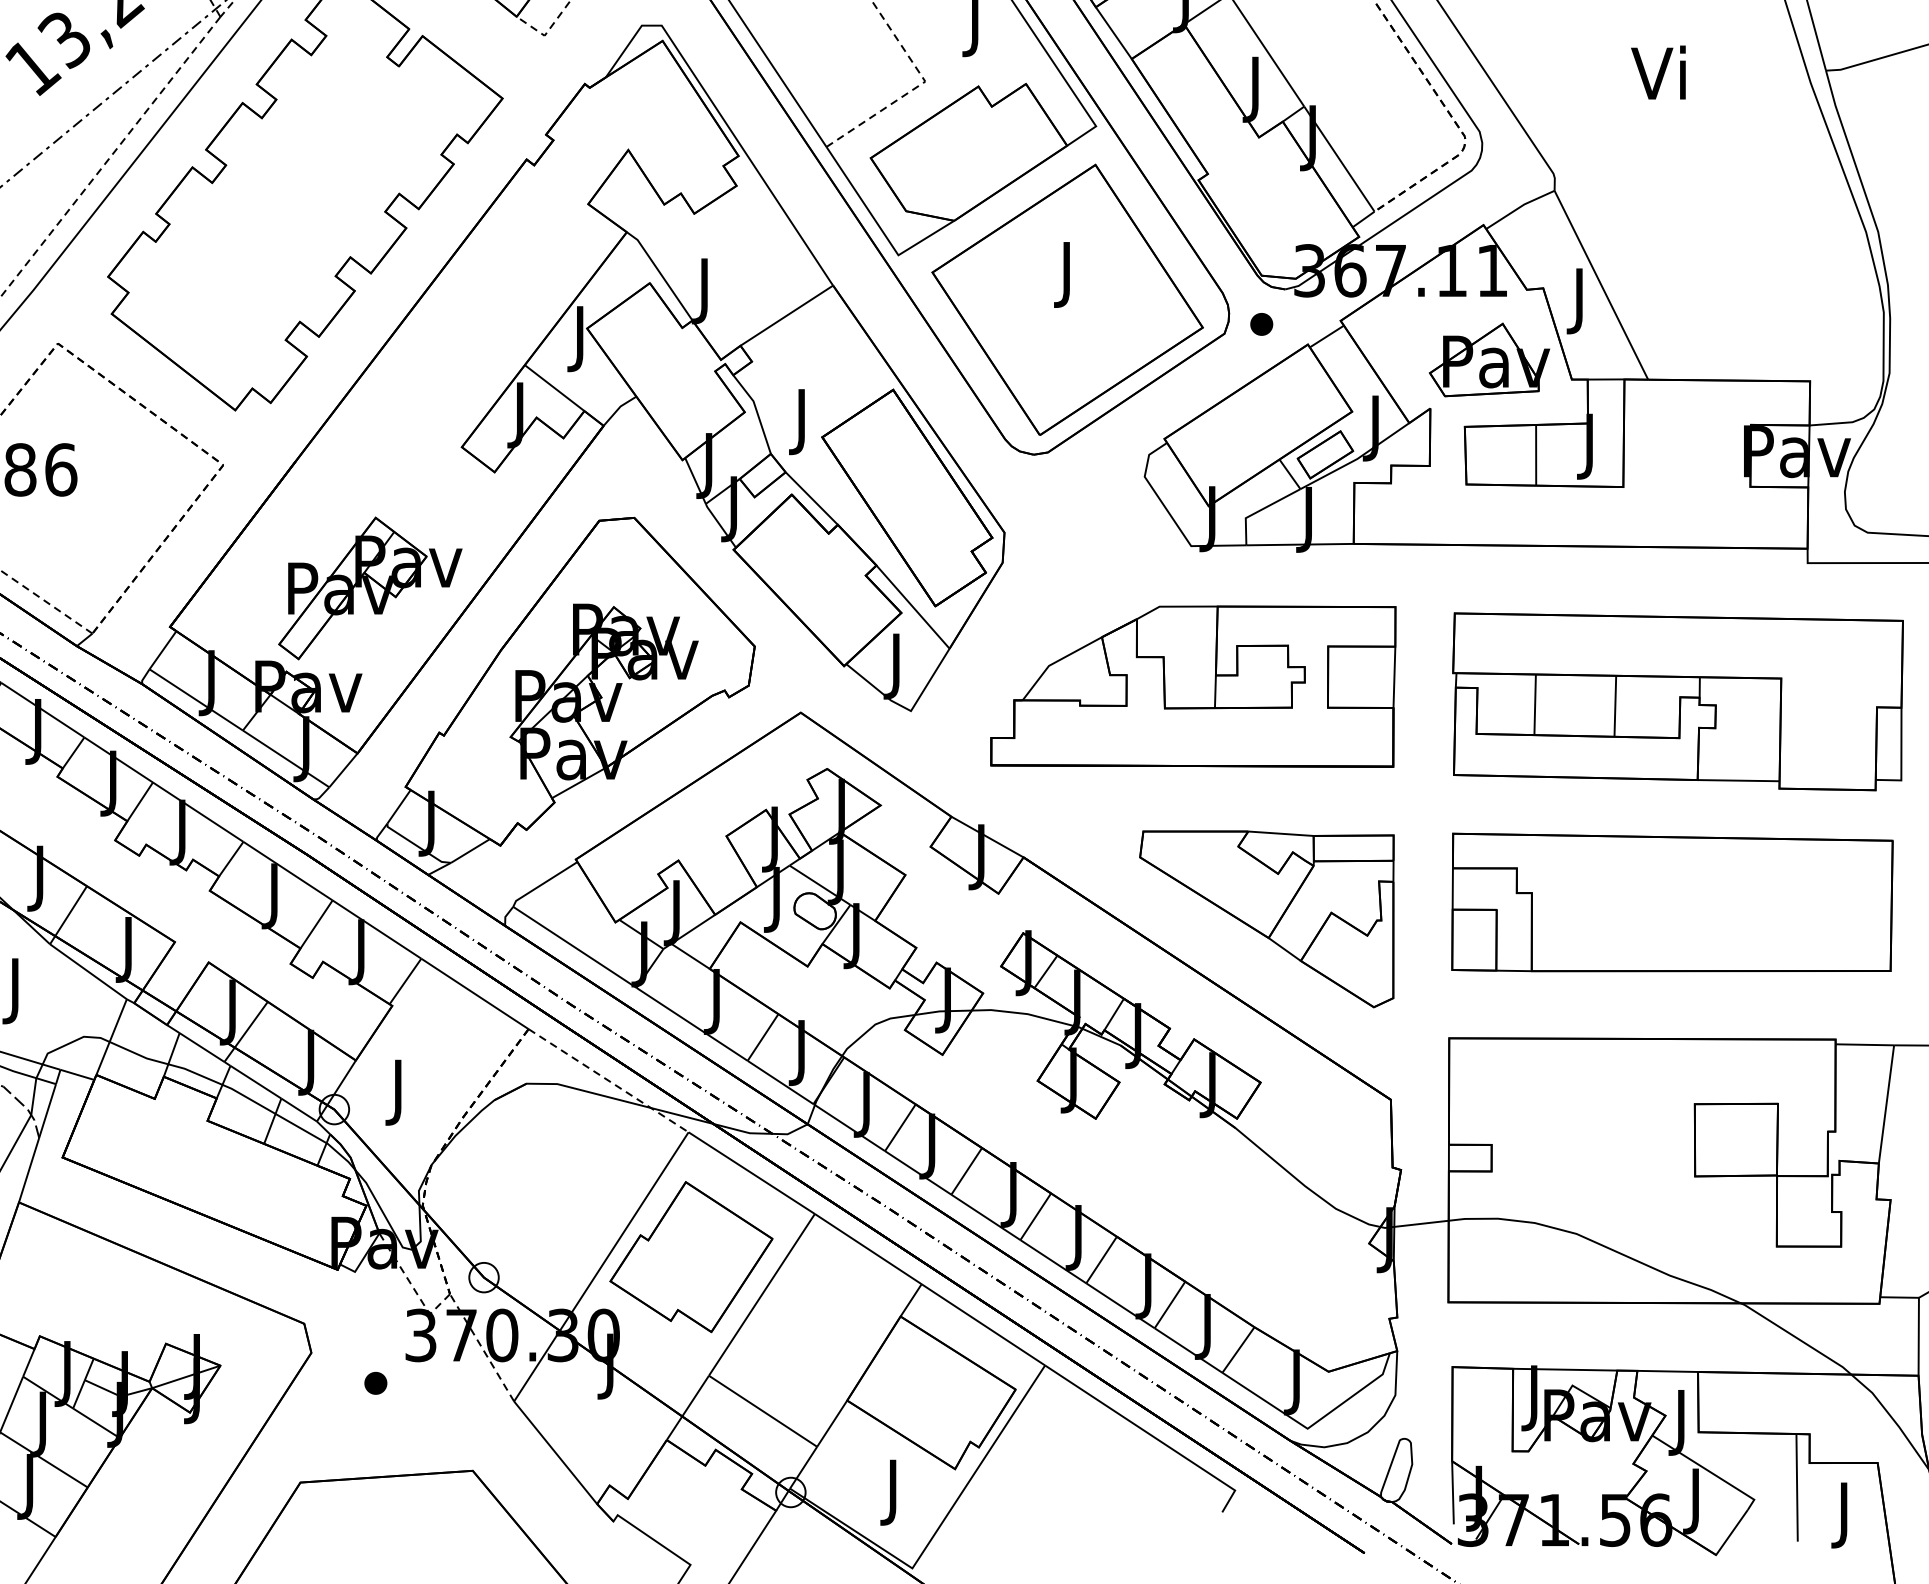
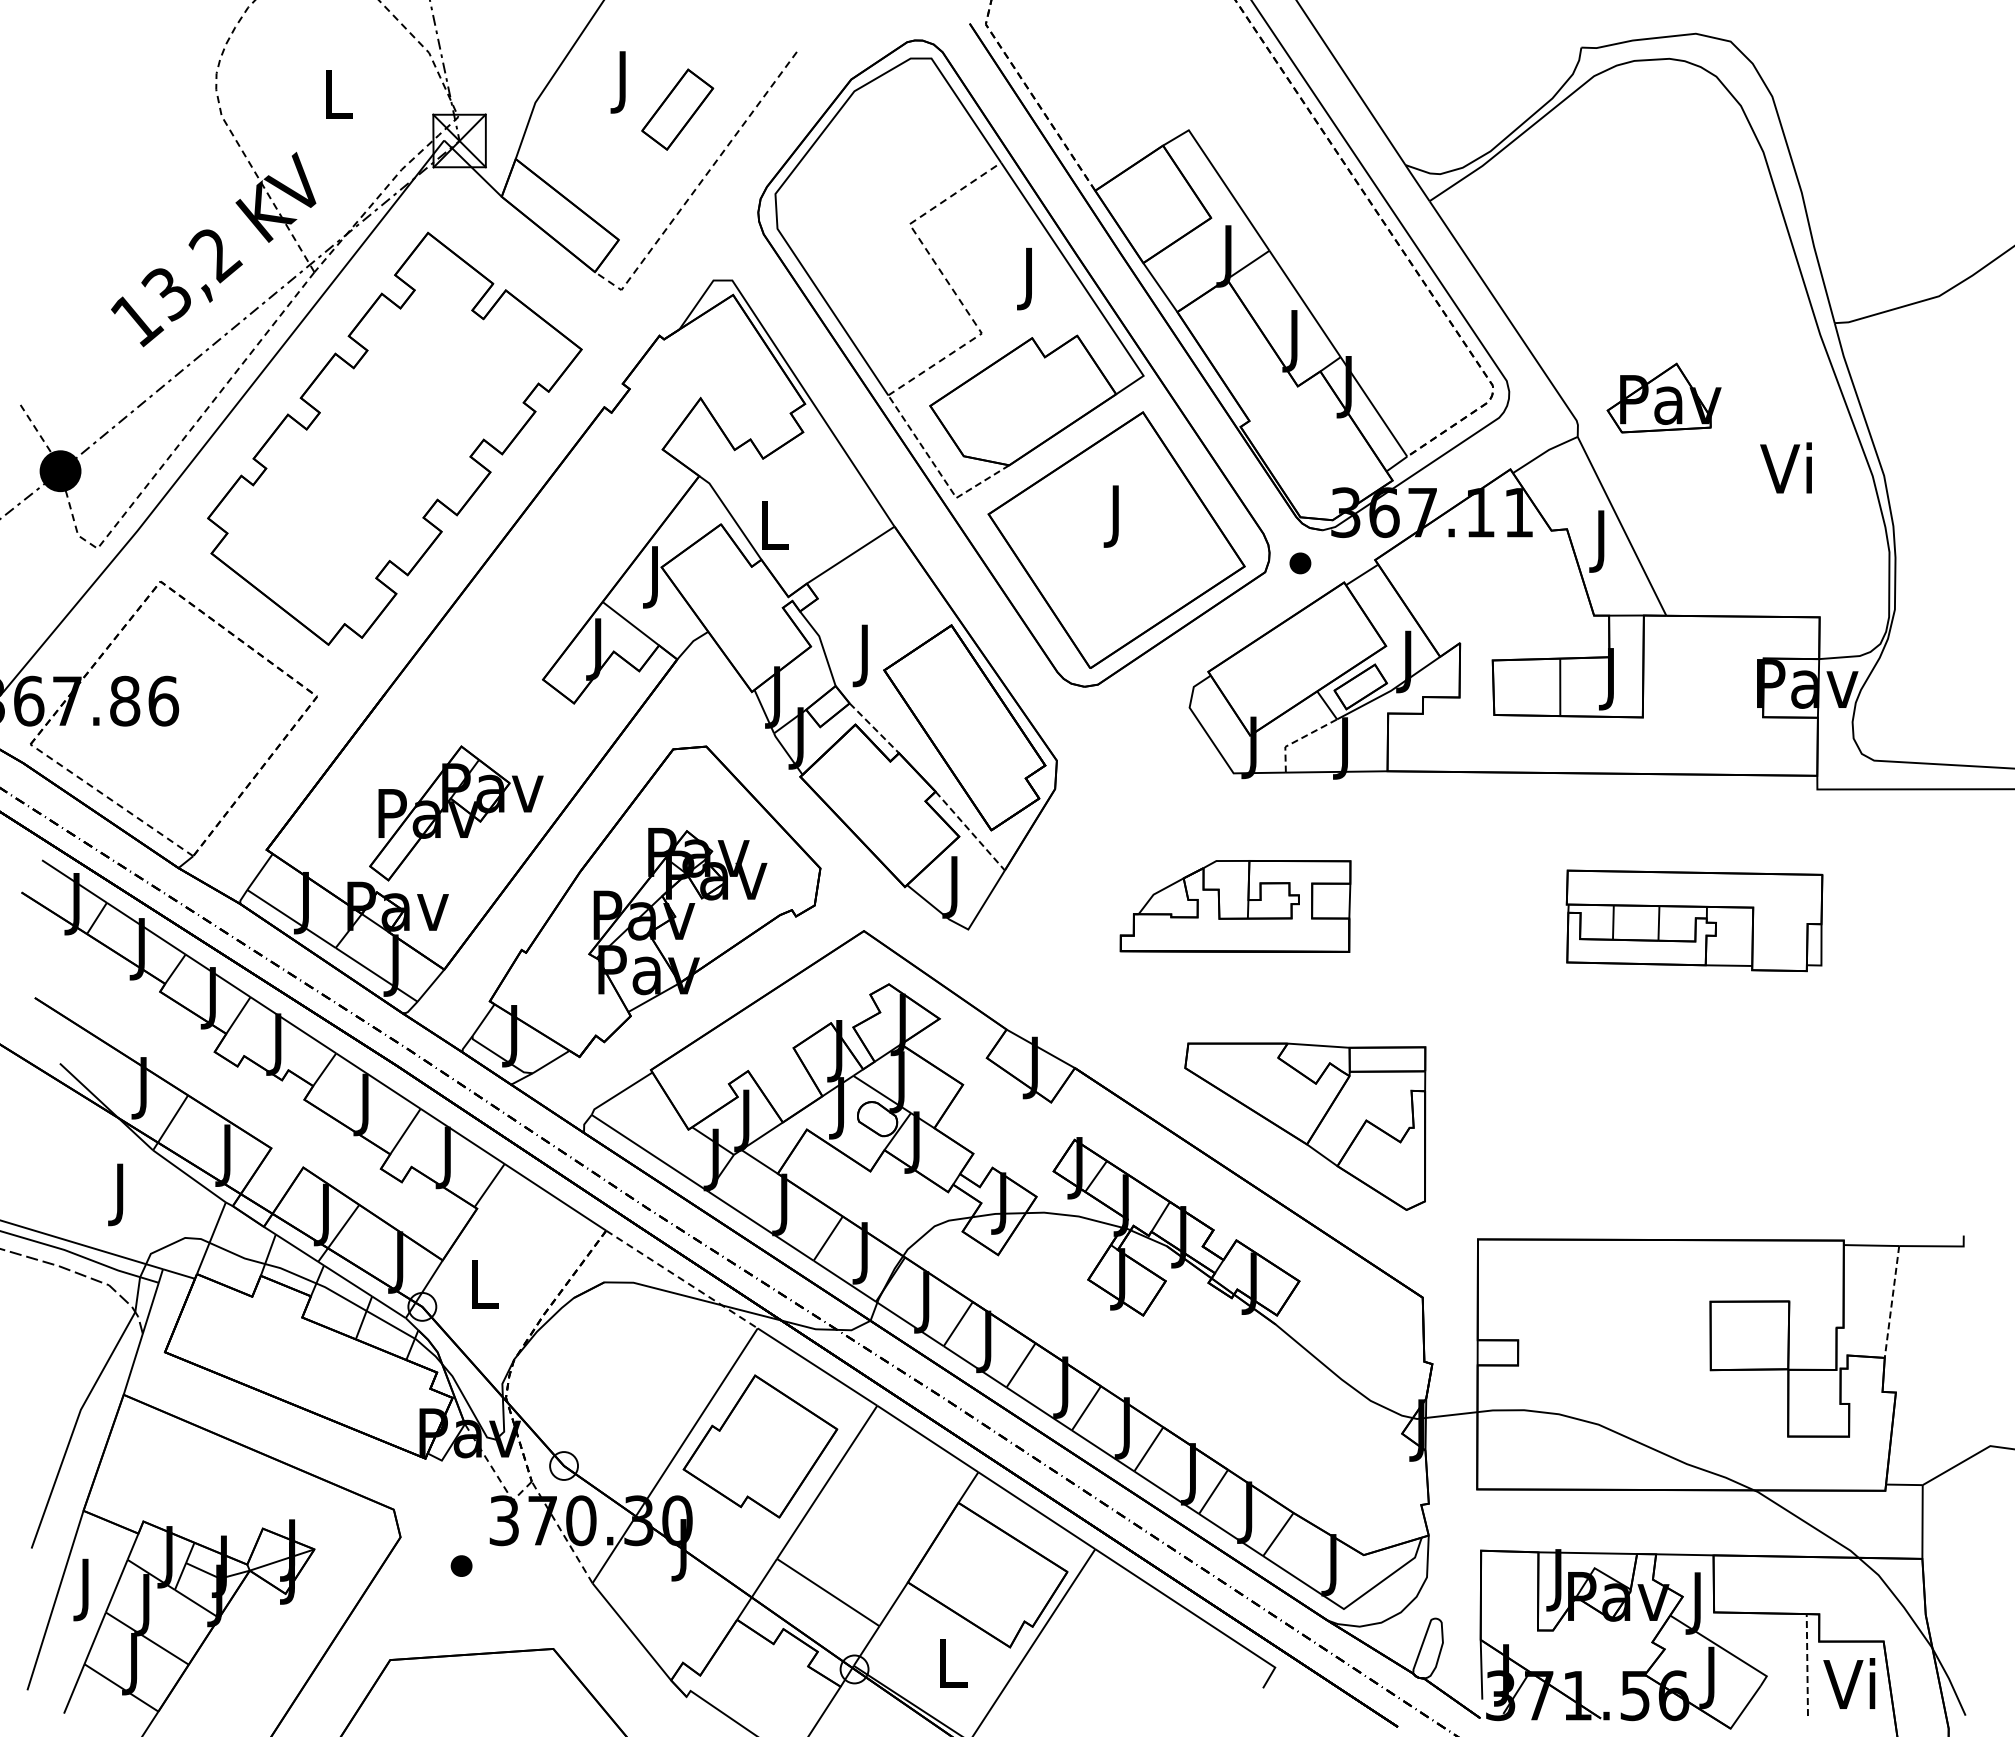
text: (1657, 72) -> (1785, 467), moved
line: (880, 229) -> (939, 473), solid -> dashed
text: (706, 291) -> (774, 532), J -> L
part: (1488, 359) -> (1663, 397), moved
line: (811, 498) -> (874, 728), solid -> dashed
line: (1260, 510) -> (1299, 739), solid -> dashed
line: (913, 607) -> (970, 831), solid -> dashed
part: (1193, 686) -> (1235, 906), size x0.6
part: (1677, 701) -> (1694, 920), size x0.6
part: (1671, 902) -> (1688, 1110), removed
text: (400, 1092) -> (484, 1290), J -> L
line: (1885, 1104) -> (1891, 1302), solid -> dashed
line: (1797, 1488) -> (1807, 1665), solid -> dashed
text: (895, 1492) -> (953, 1669), J -> L
text: (1841, 1514) -> (1849, 1690), J -> Vi

